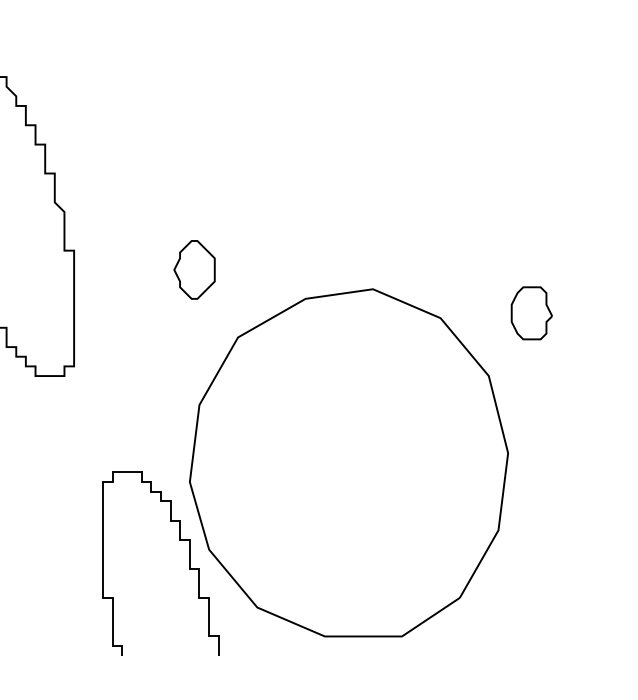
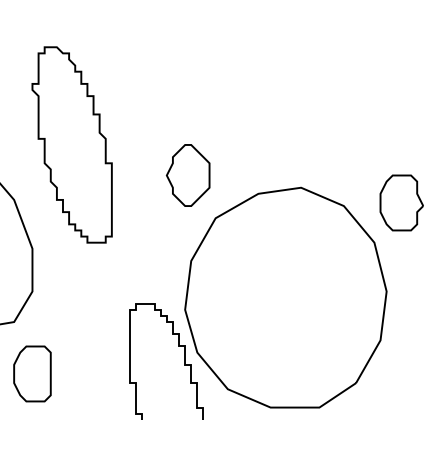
part: (193, 269) -> (187, 175), size x1.67
part: (531, 312) -> (401, 202), size x1.67

